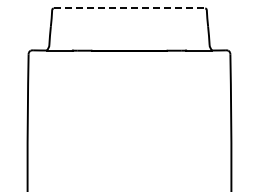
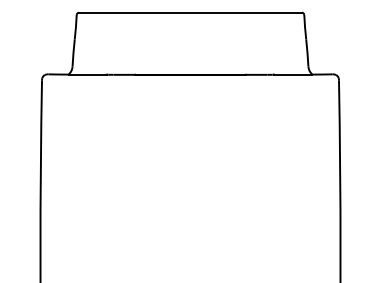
line: (129, 8) -> (190, 12), dashed -> solid

